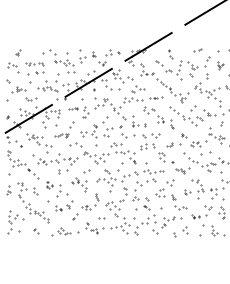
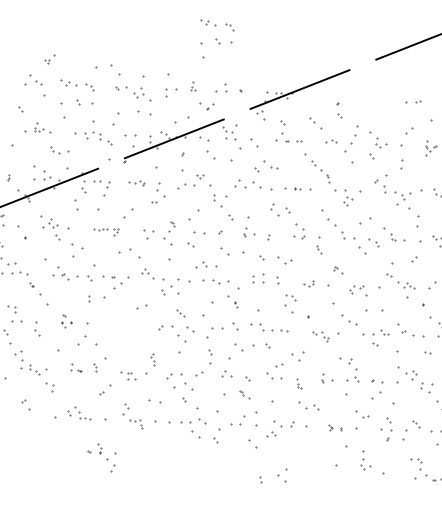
part: (100, 29) -> (213, 40), added
part: (197, 50) -> (413, 102), moved
part: (79, 184) -> (102, 457), moved
part: (180, 231) -> (273, 476), moved

